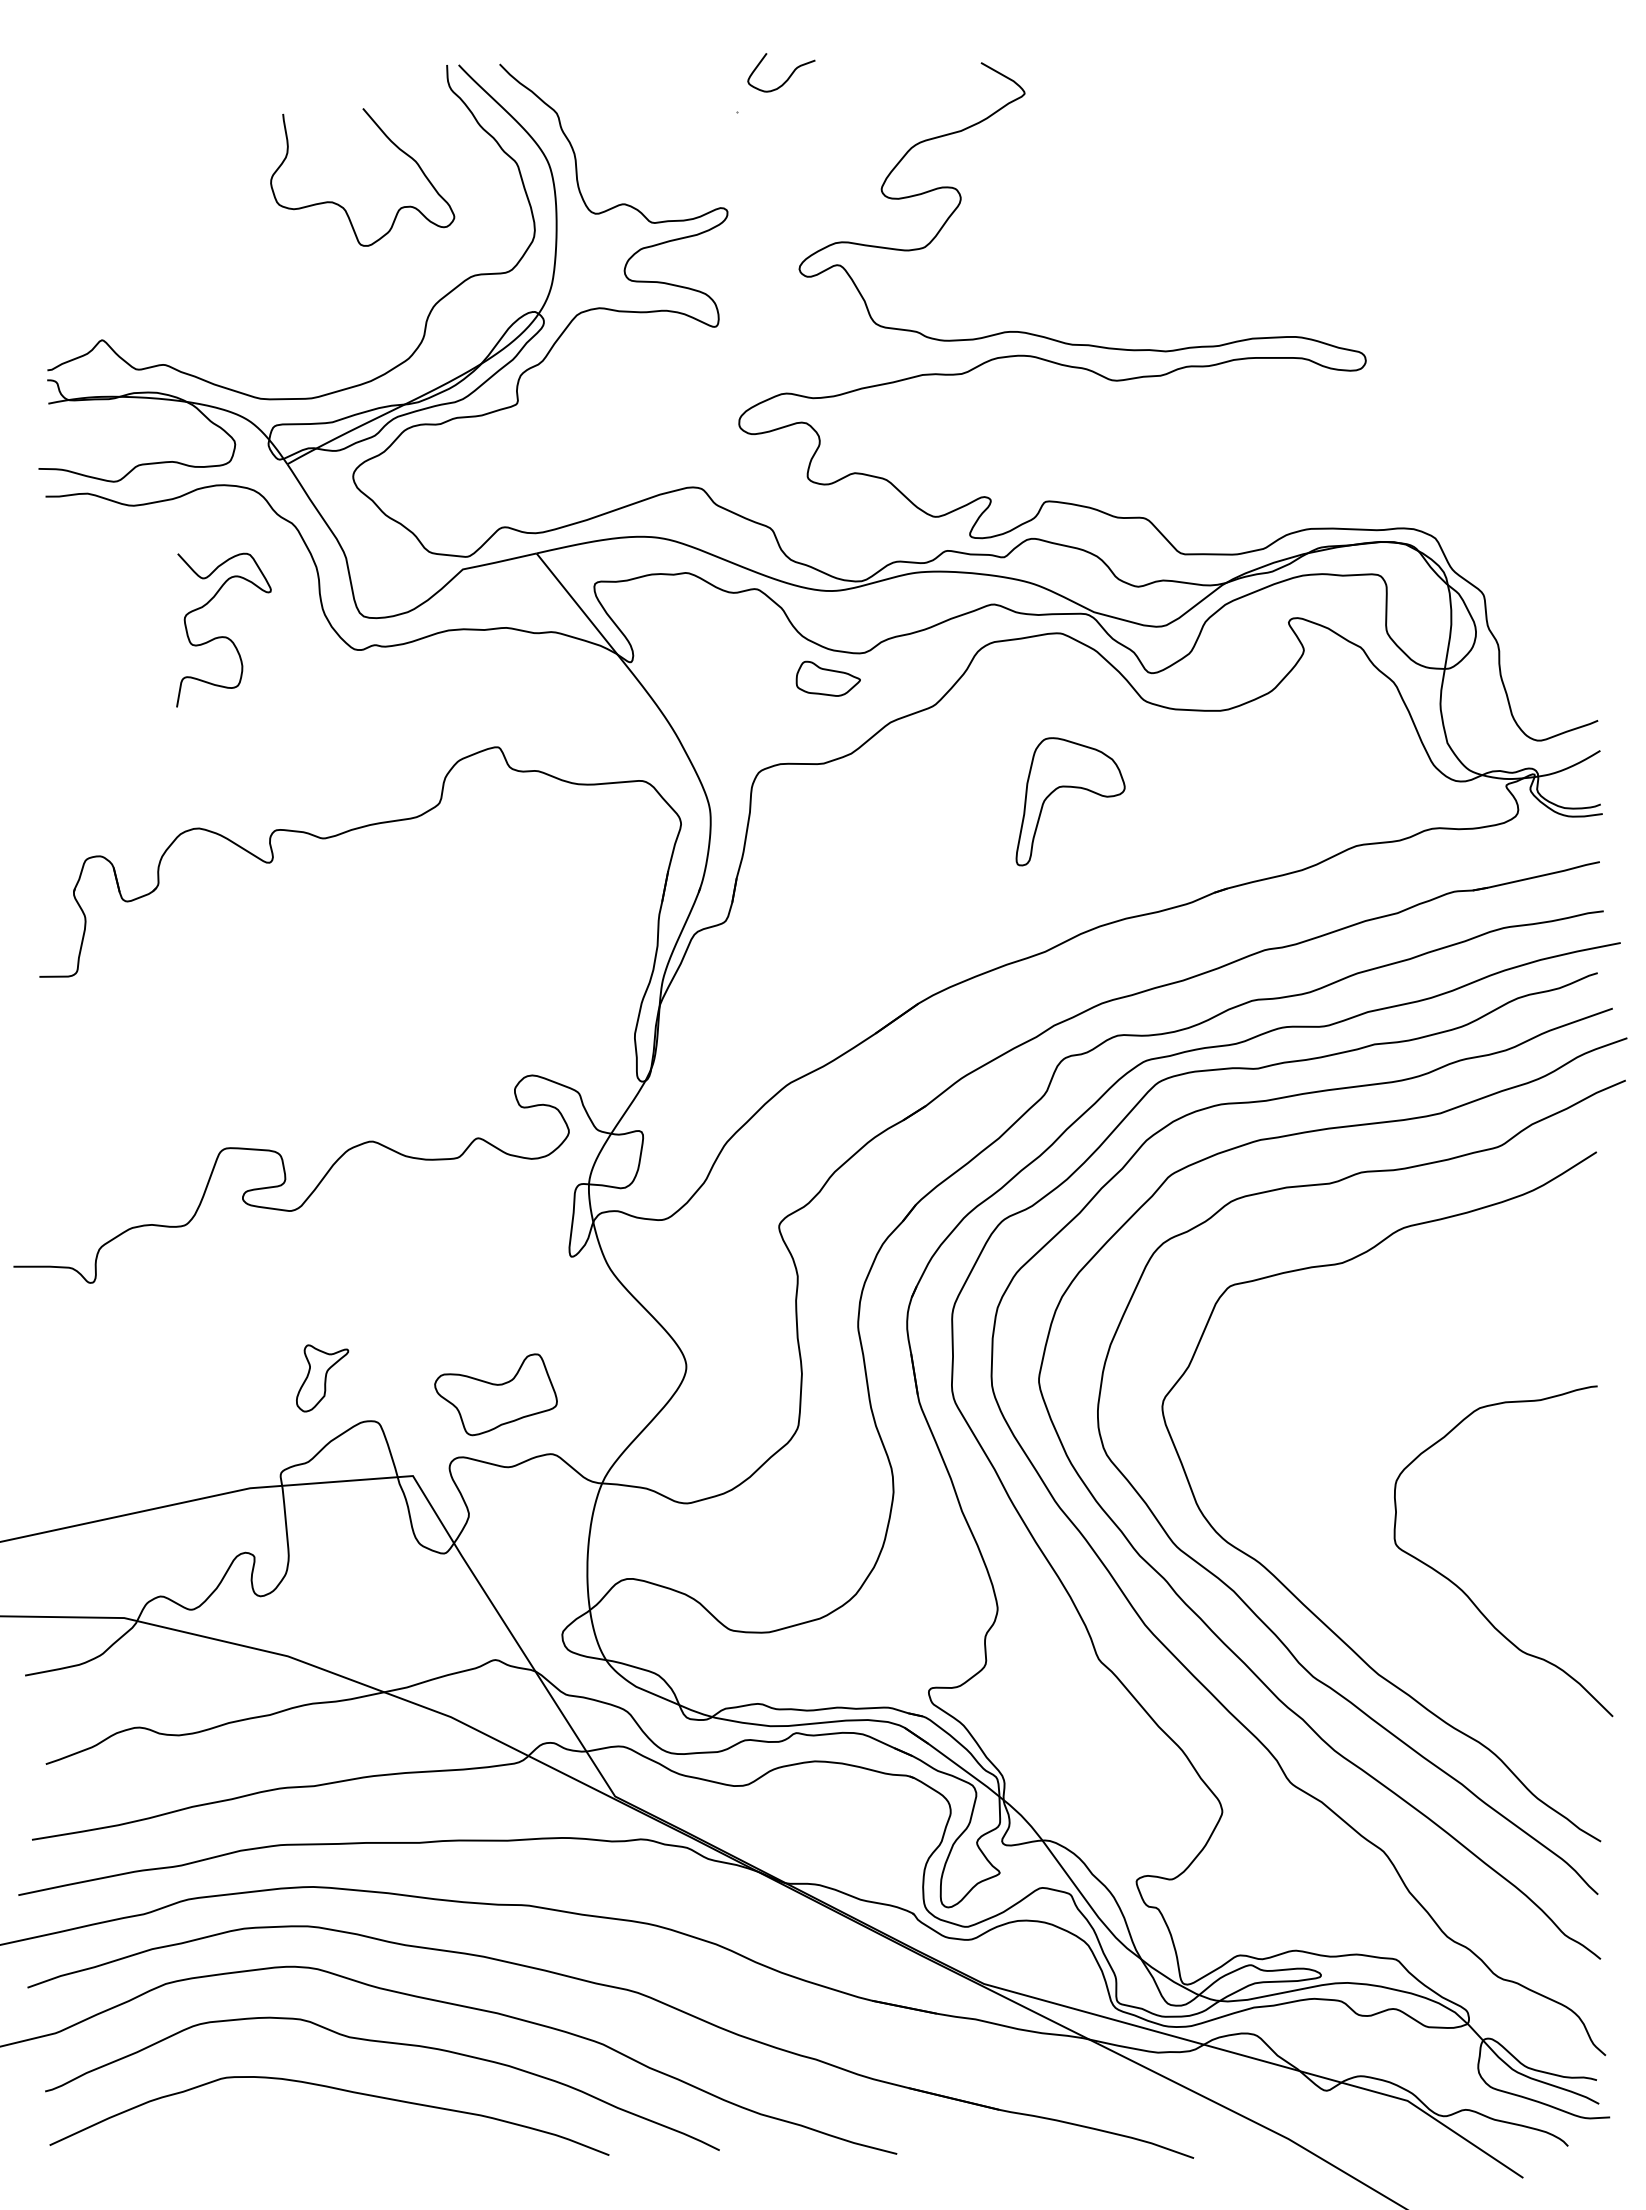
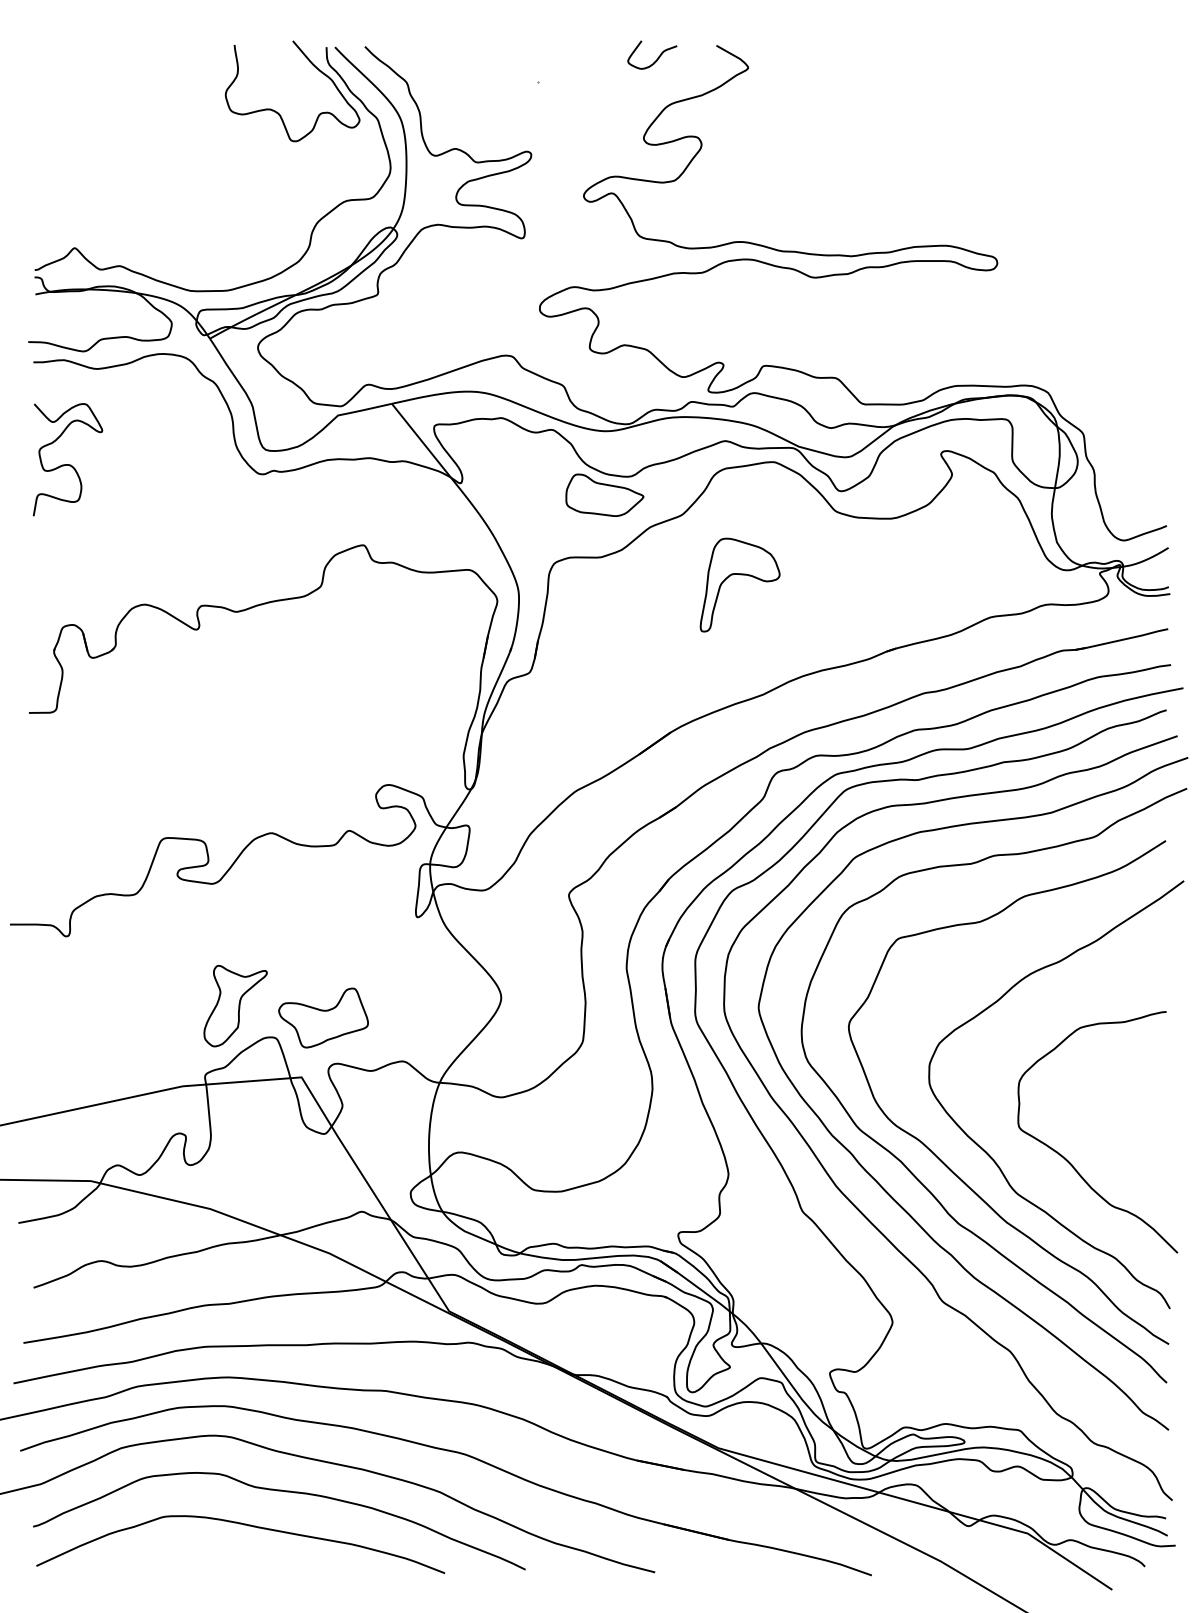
curve: (787, 78) -> (656, 59), moved
curve: (344, 207) -> (279, 113), moved
curve: (223, 636) -> (67, 464), moved
part: (828, 678) -> (605, 495), size x1.67
part: (1074, 788) -> (743, 575), moved
part: (322, 1378) -> (235, 1006), size x1.67
part: (495, 1394) -> (323, 1017), moved
curve: (1359, 1586) -> (992, 1158), added

